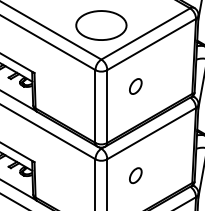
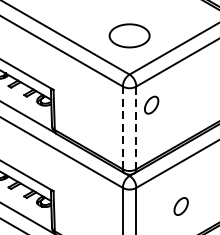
part: (101, 25) -> (129, 35), size x0.7
part: (135, 86) -> (151, 105), moved
line: (95, 106) -> (122, 127), solid -> dashed
line: (107, 107) -> (136, 129), solid -> dashed
part: (135, 175) -> (180, 206), moved

